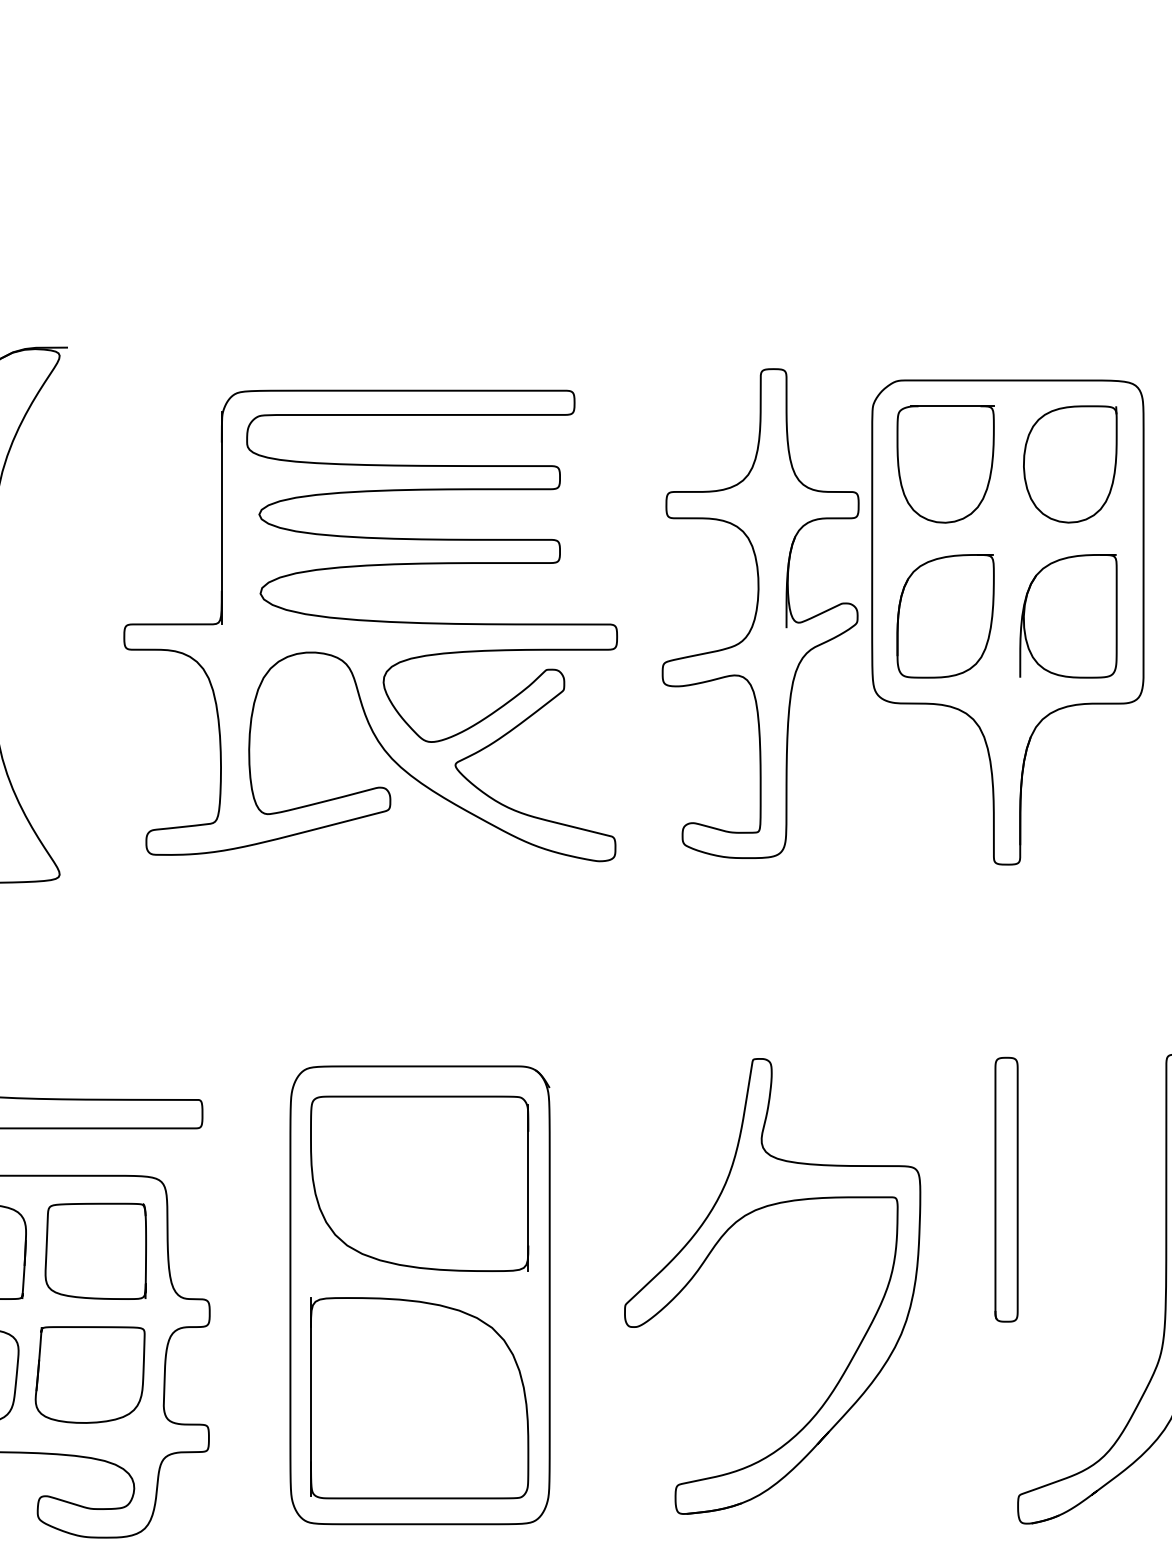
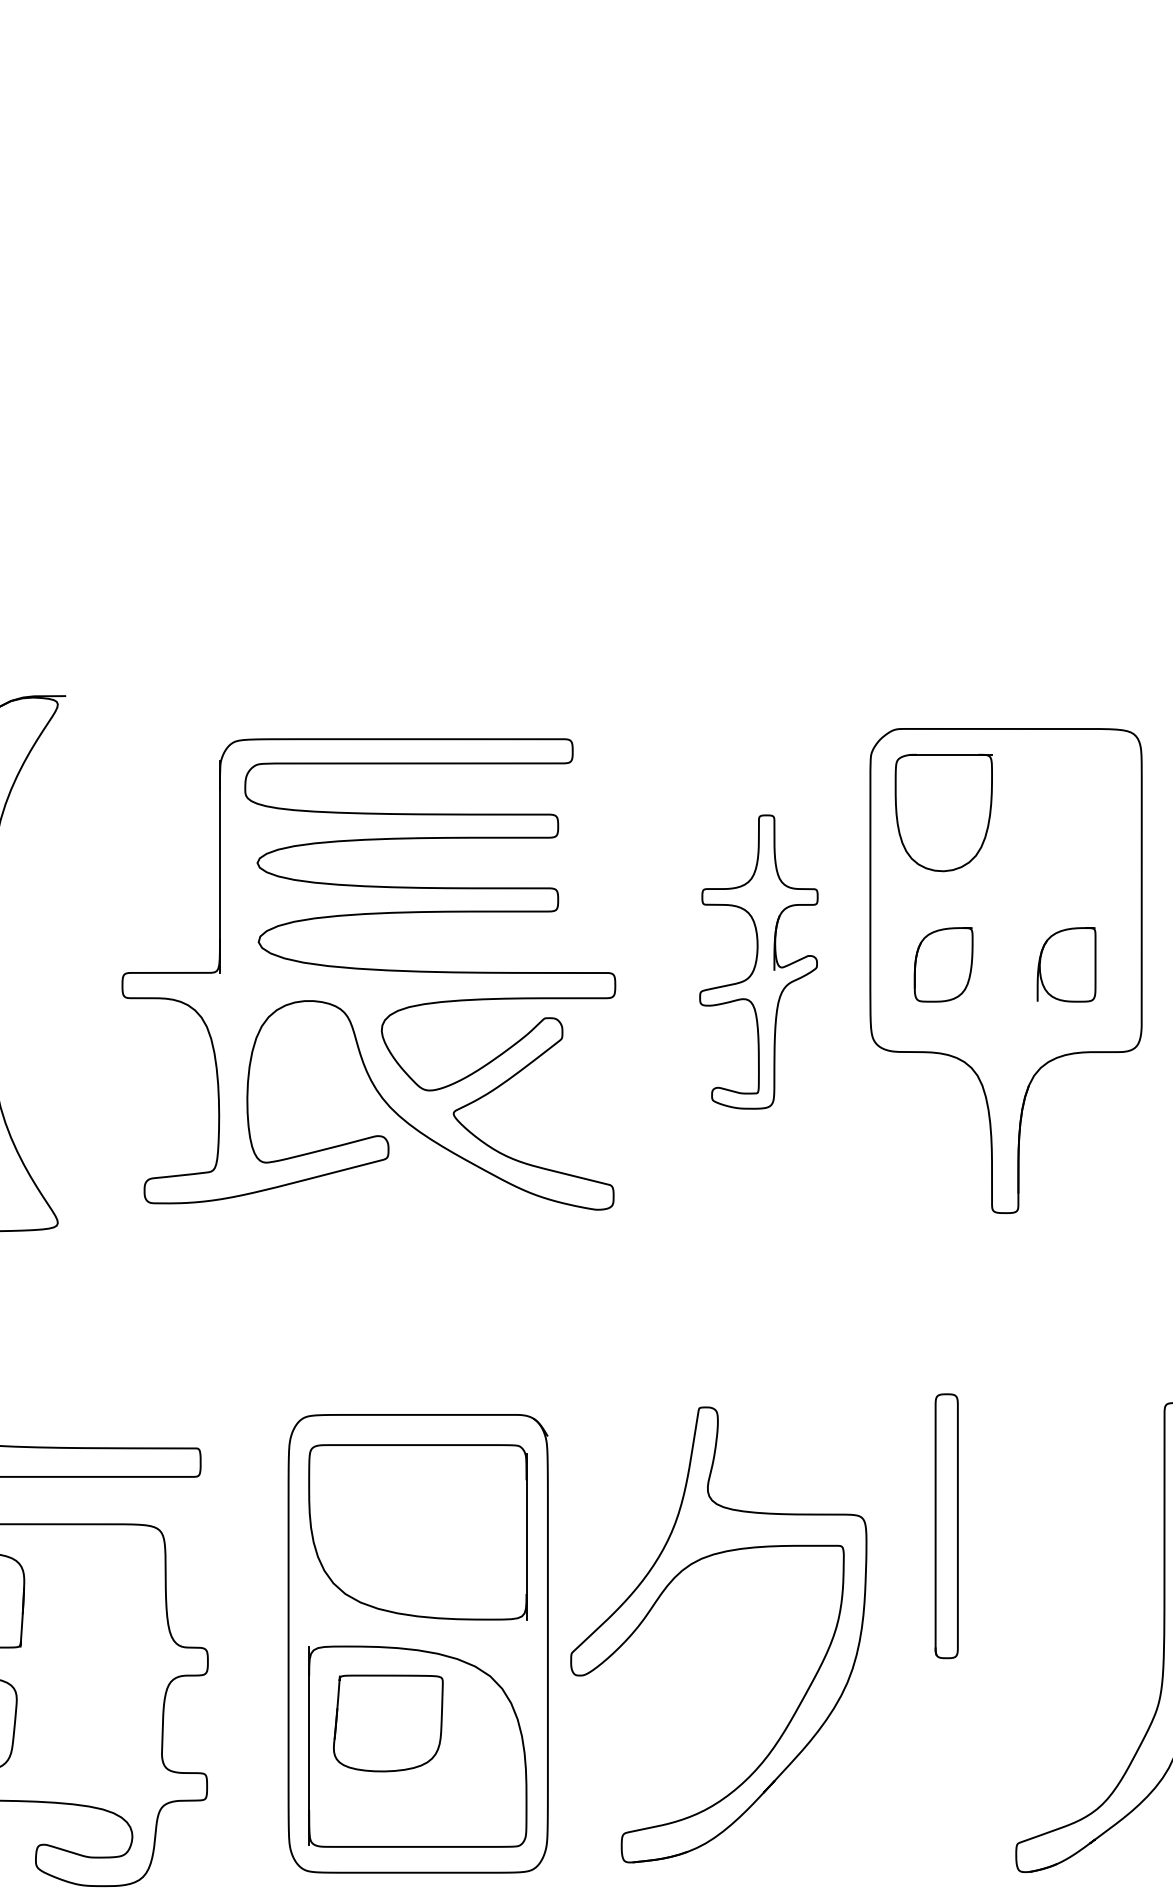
part: (1070, 464) -> (1068, 812), removed
part: (760, 613) -> (758, 961), size x0.6
part: (945, 616) -> (943, 964), size x0.6
part: (1068, 616) -> (1066, 964), size x0.6
part: (1006, 1190) -> (946, 1526), moved
part: (716, 1246) -> (662, 1594), moved
part: (95, 1251) -> (93, 1599), removed
part: (90, 1375) -> (388, 1723), moved

